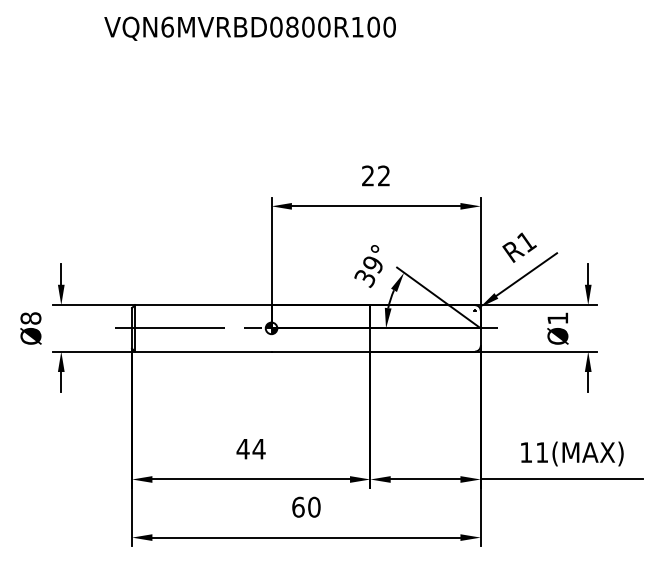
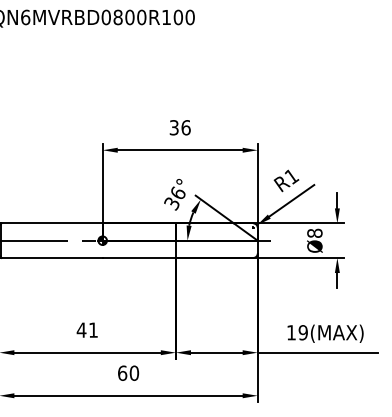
text: (376, 175) -> (180, 127), 22 -> 36
text: (373, 264) -> (178, 193), 39° -> 36°
text: (557, 318) -> (314, 233), Ø1 -> Ø8
text: (258, 449) -> (93, 330), 44 -> 41
text: (542, 452) -> (303, 332), 11(MAX) -> 19(MAX)

